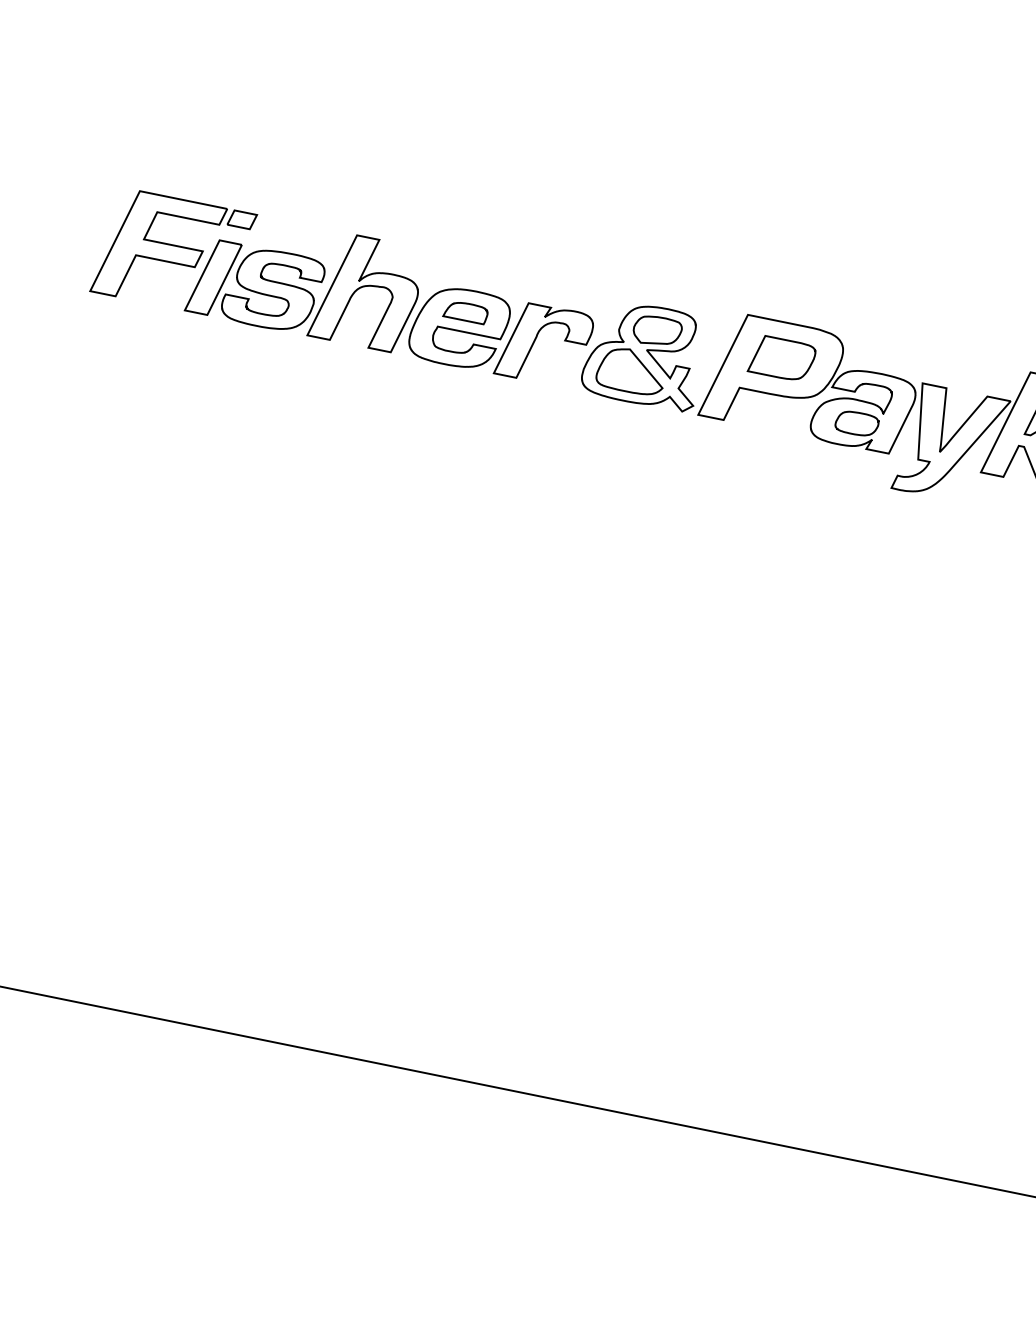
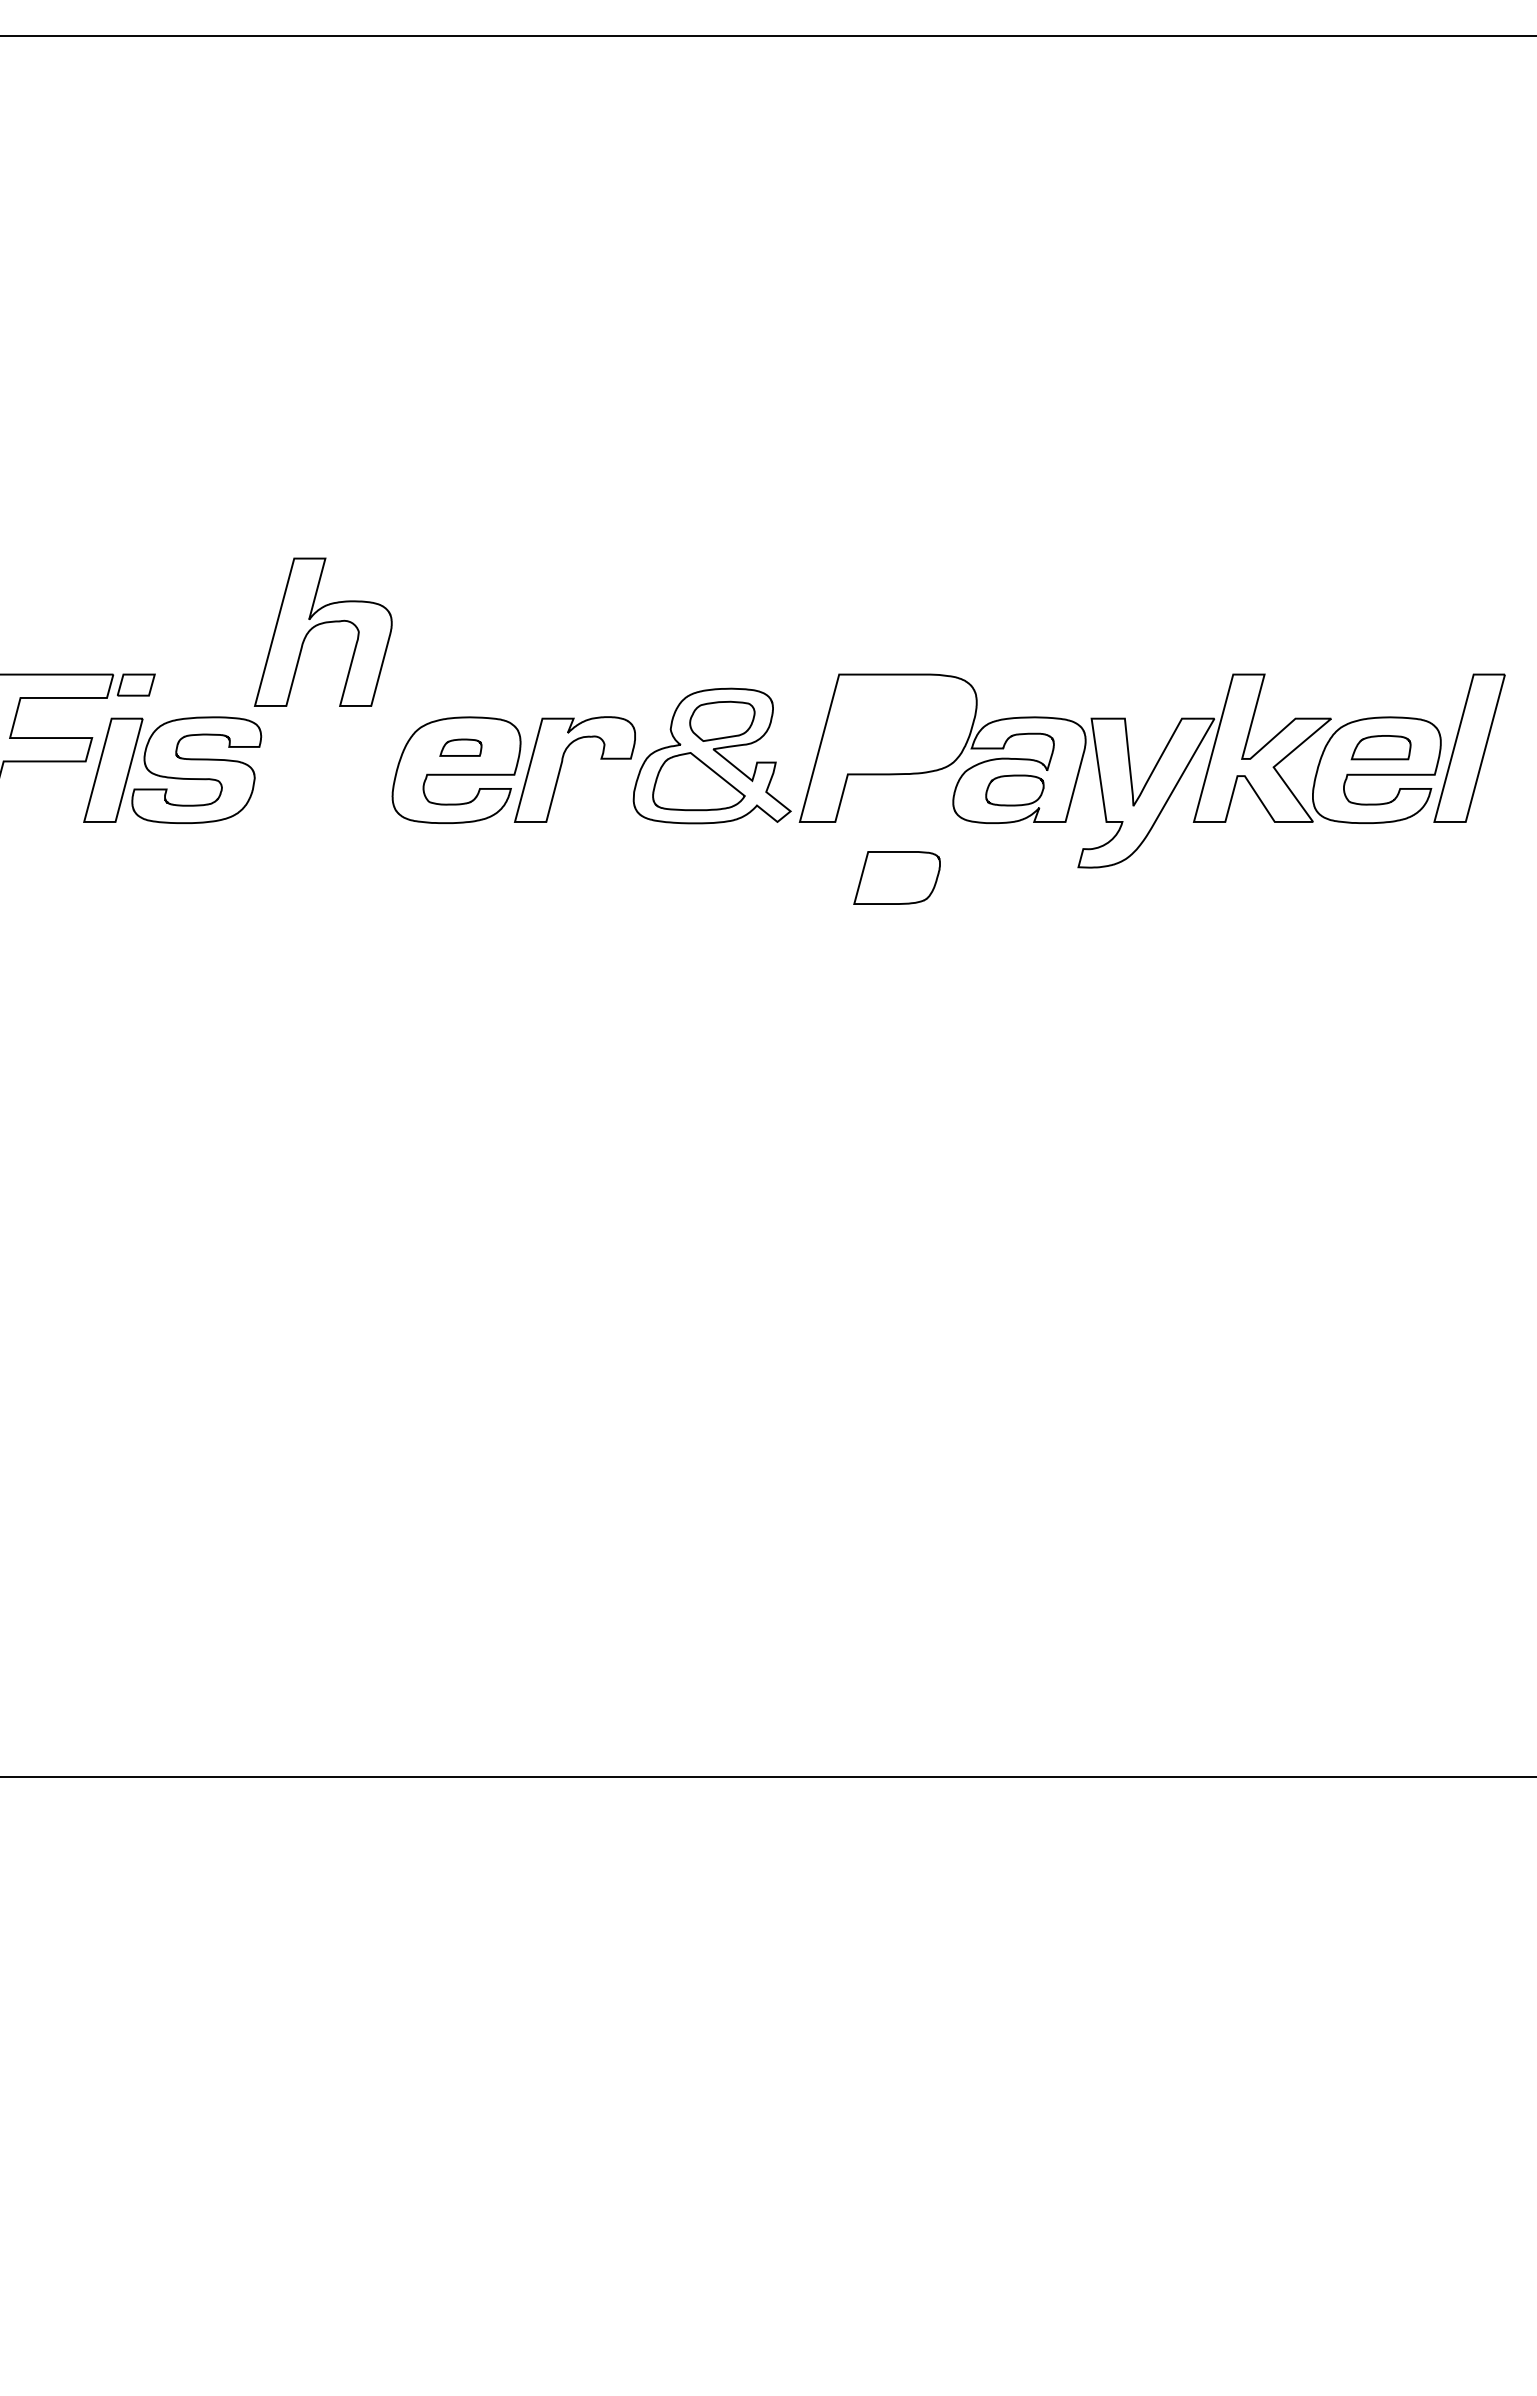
part: (367, 286) -> (322, 624), moved
part: (465, 311) -> (460, 747), size x0.7
part: (781, 358) -> (896, 877), moved

